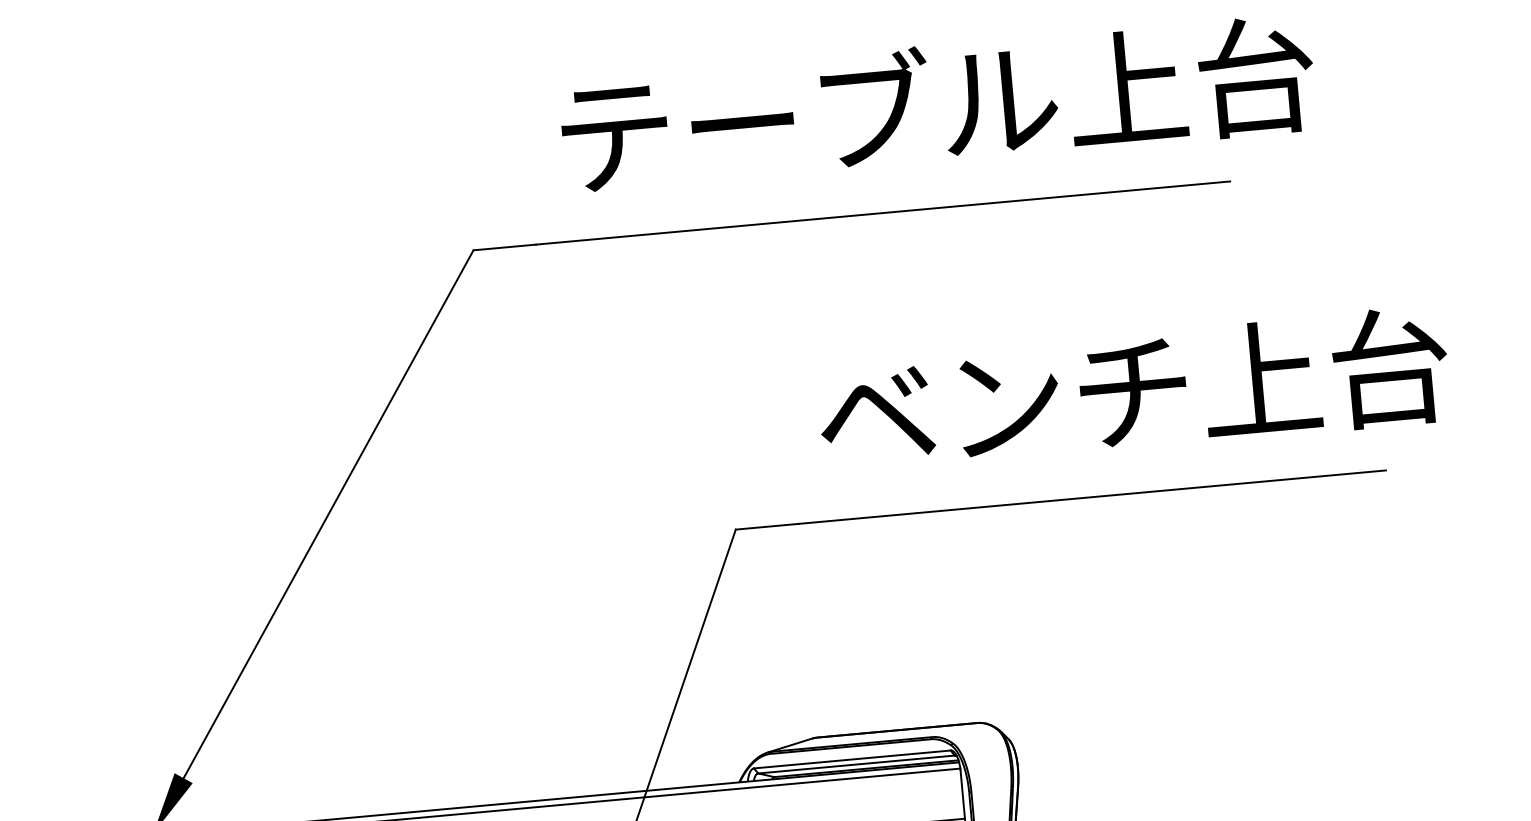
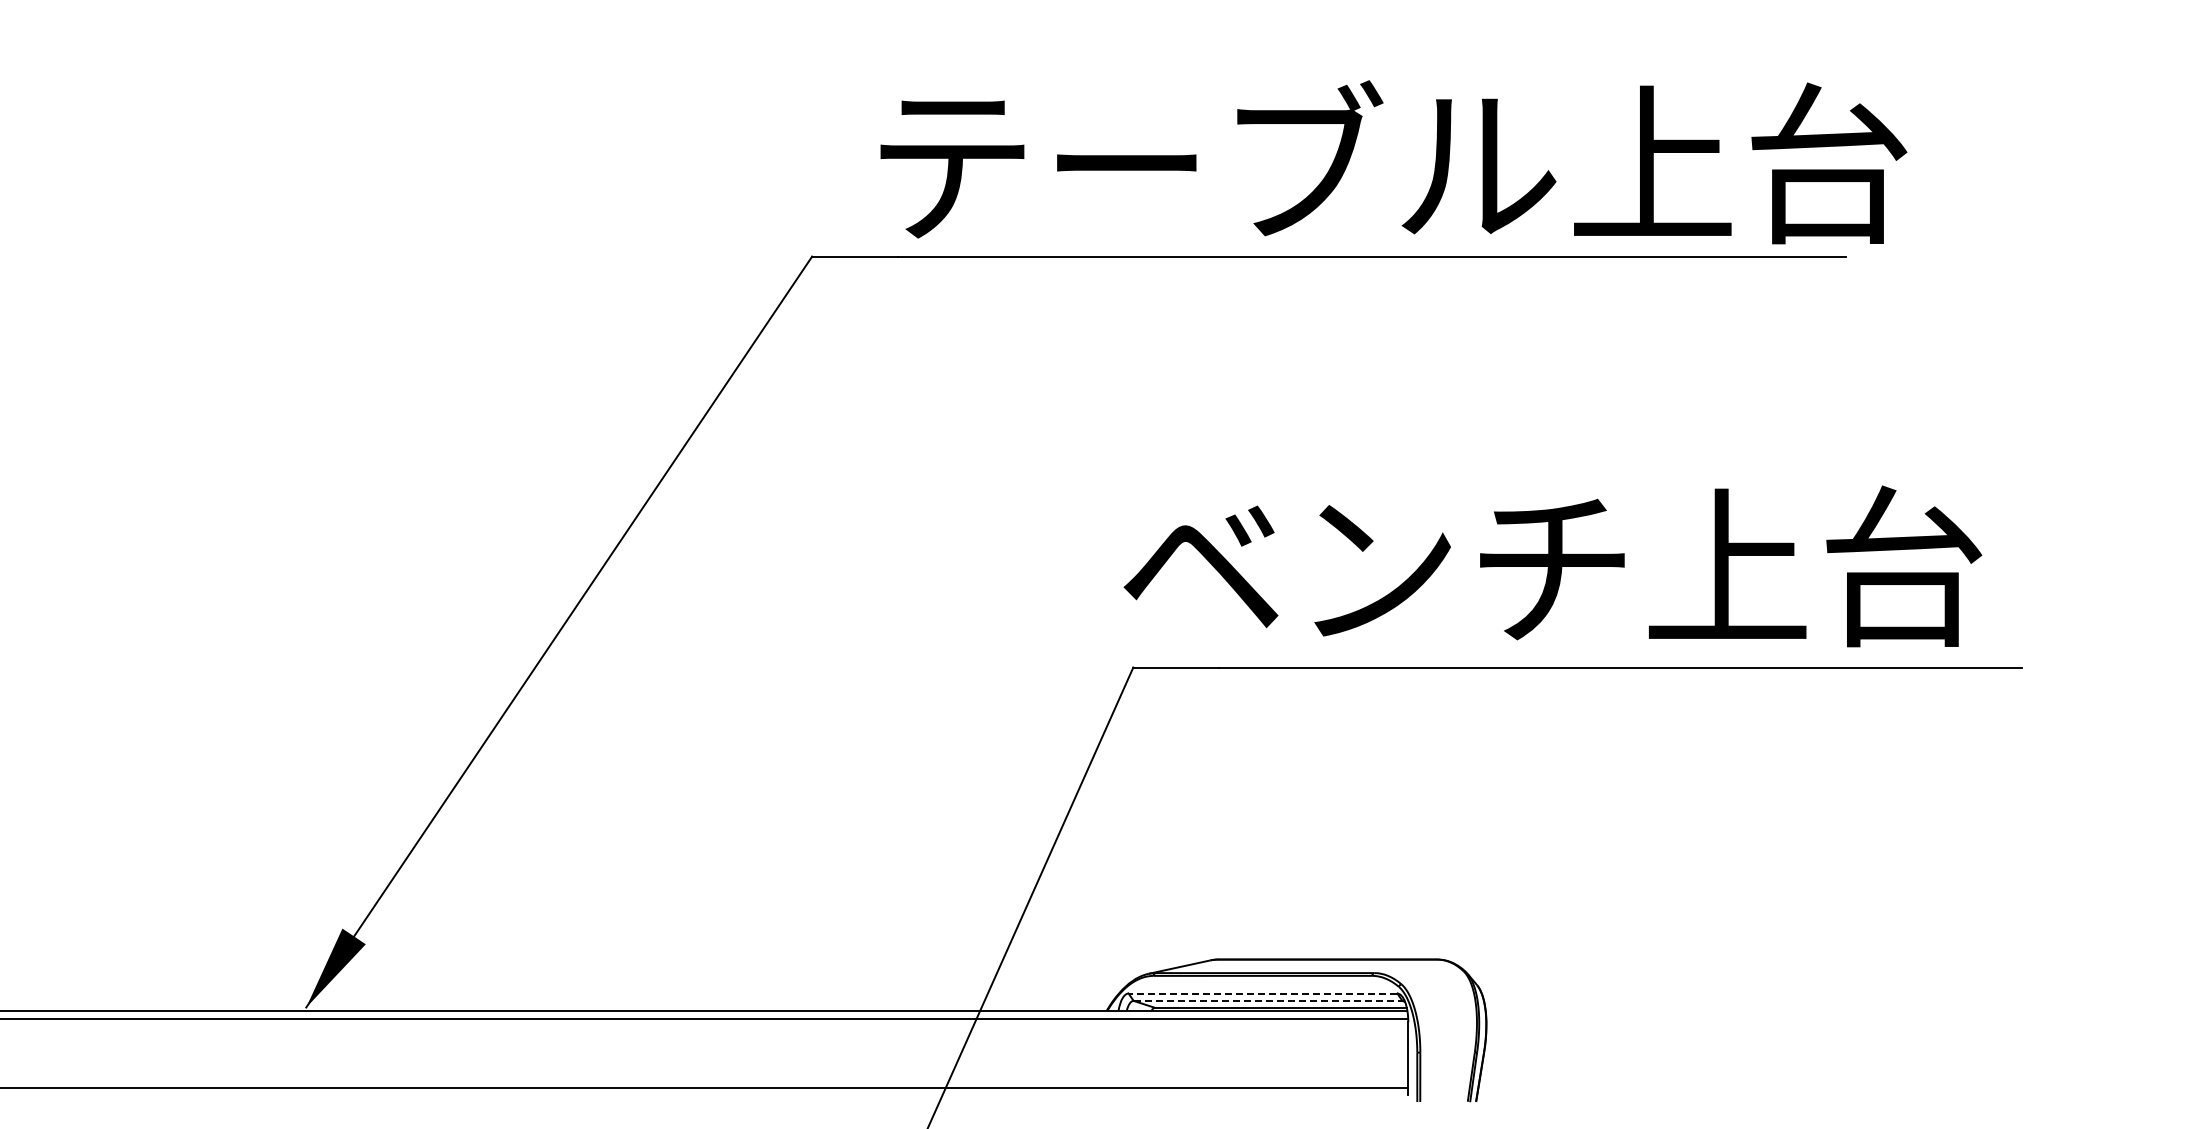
text: (937, 104) -> (1393, 162), moved
text: (1133, 390) -> (1552, 566), moved
line: (852, 759) -> (1262, 993), solid -> dashed
line: (856, 764) -> (1268, 1000), solid -> dashed

